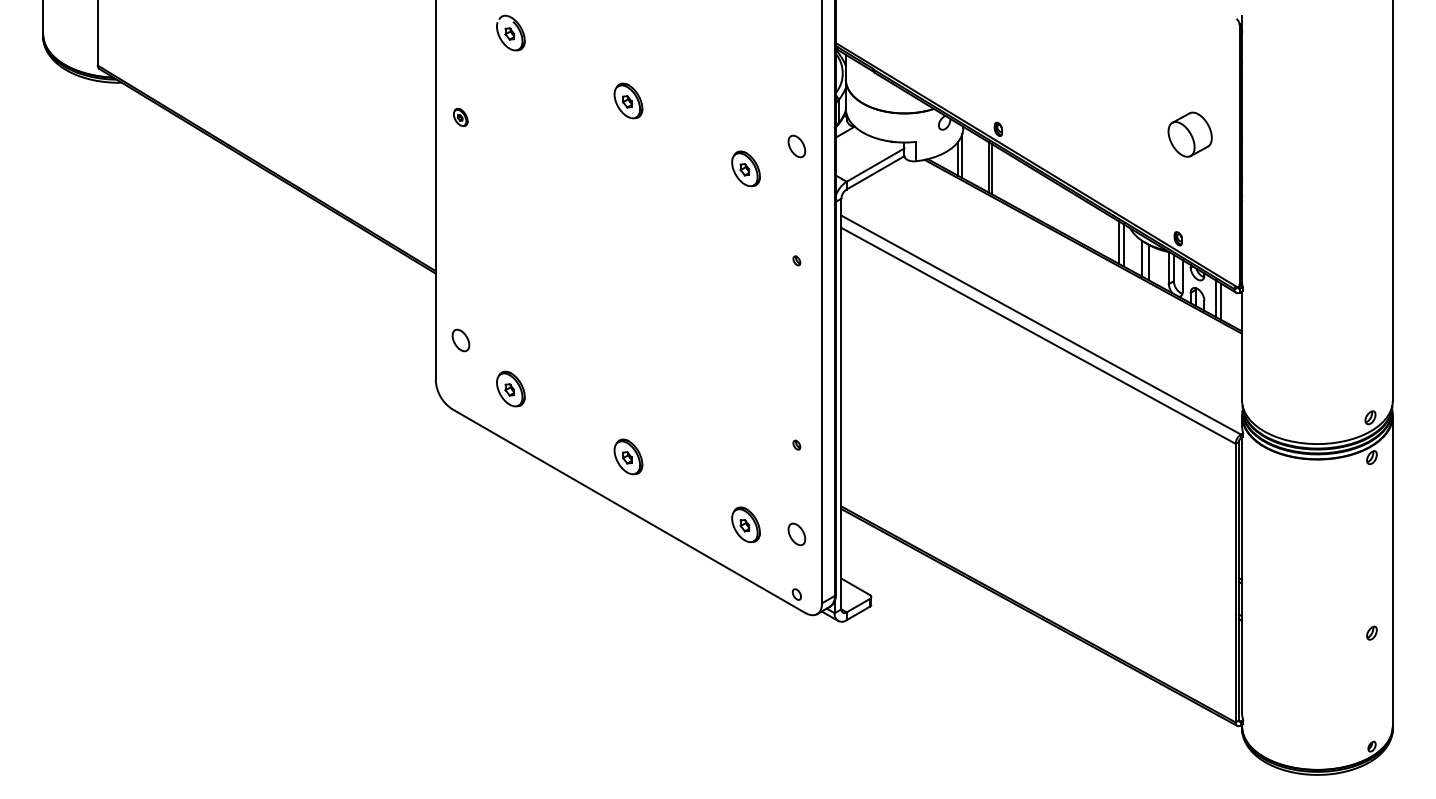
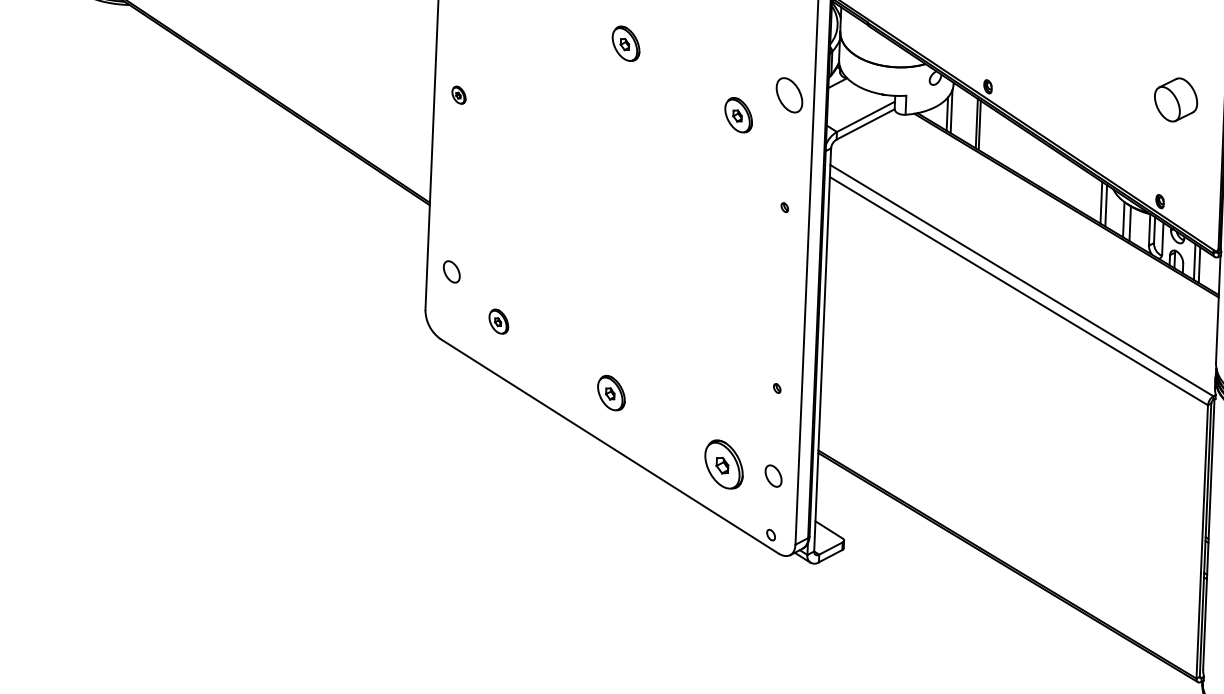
part: (460, 116) -> (458, 94), moved
part: (796, 146) -> (789, 95), size x1.6
part: (510, 388) -> (498, 321), size x0.7
part: (745, 524) -> (723, 464), size x1.4

